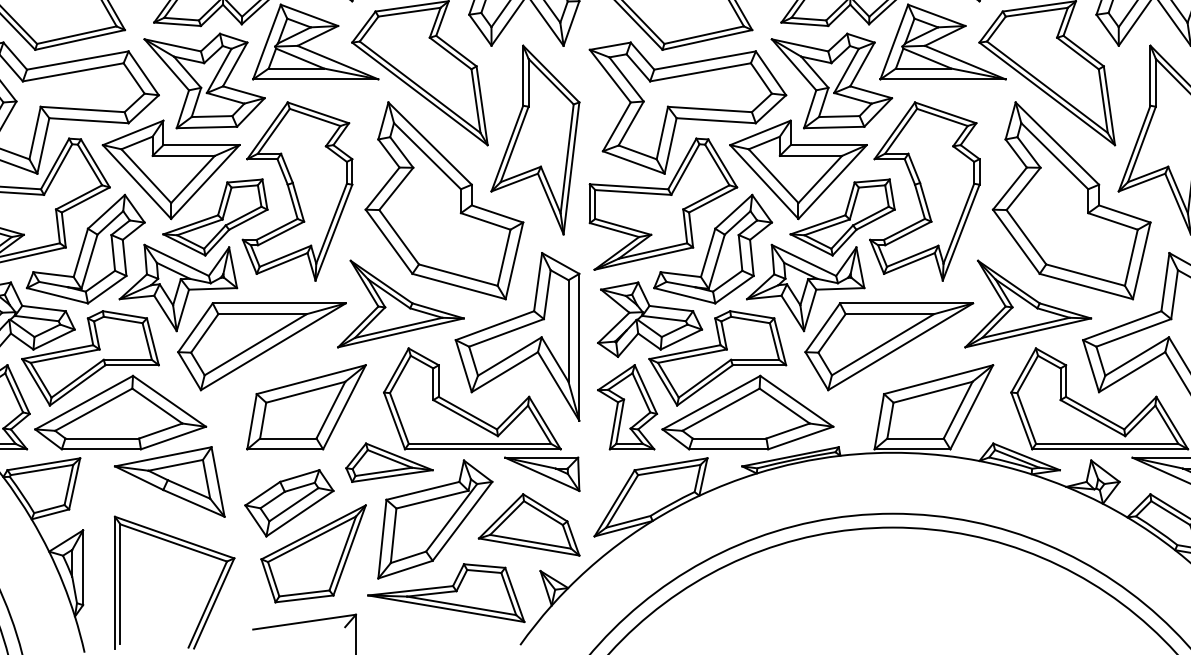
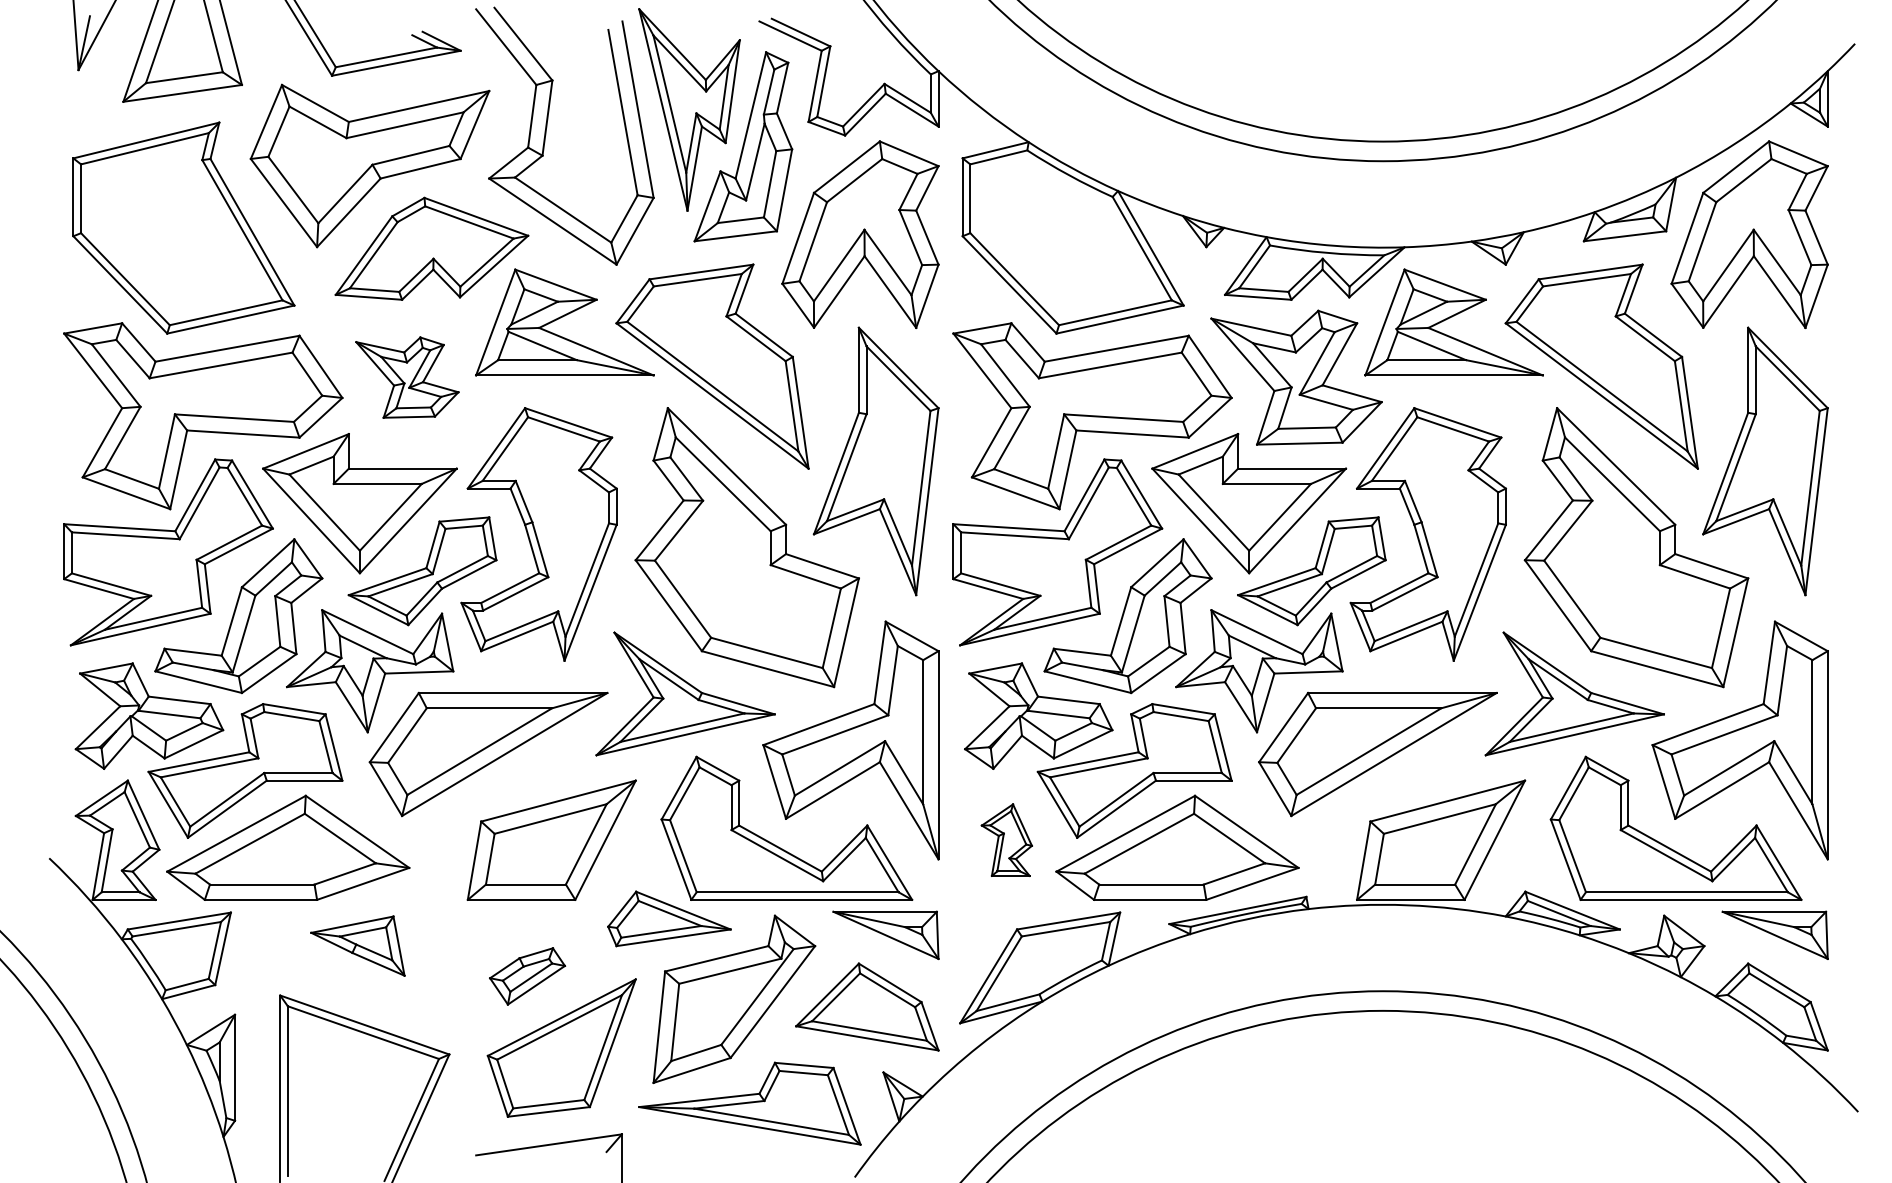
part: (204, 80) -> (407, 377), size x0.6
part: (627, 406) -> (1006, 839), size x0.6
part: (169, 481) -> (357, 945), size x0.6
part: (289, 503) -> (527, 976), size x0.6

